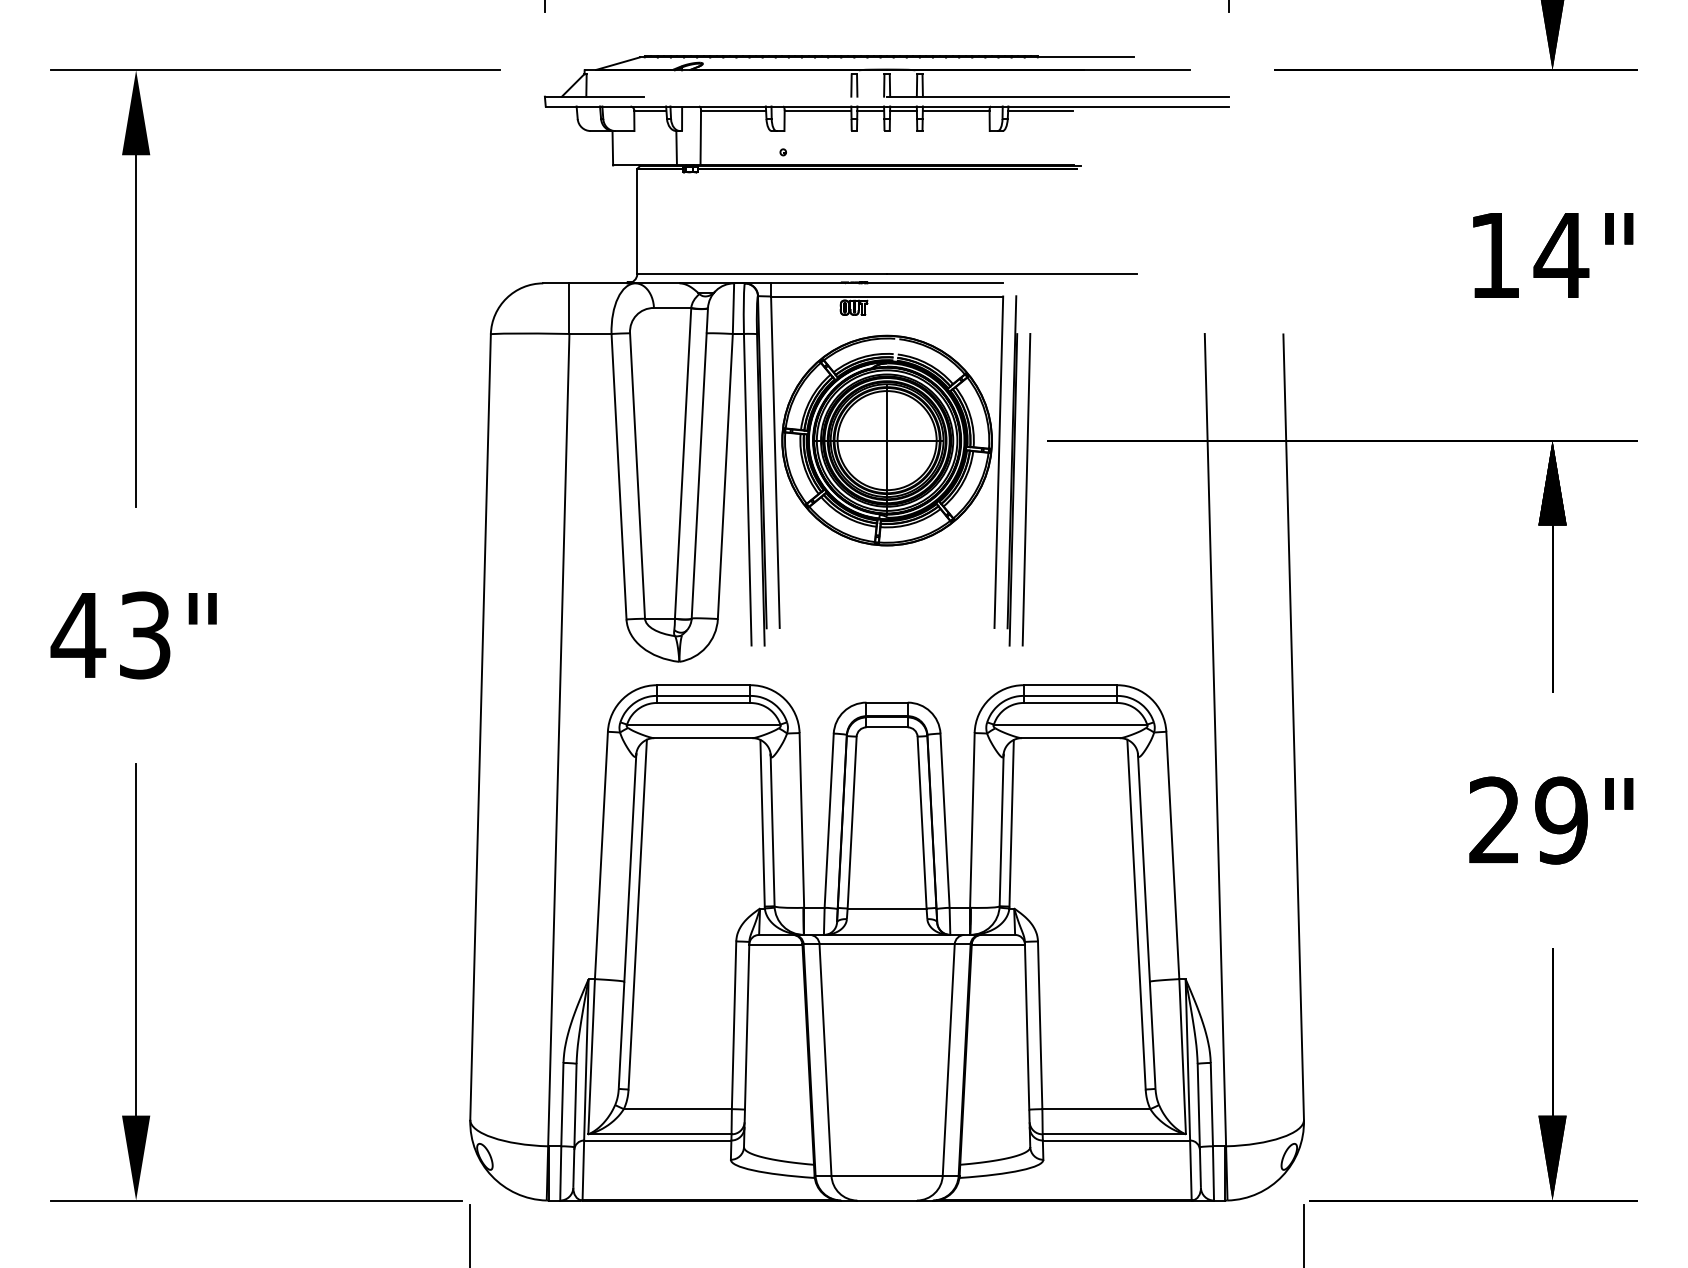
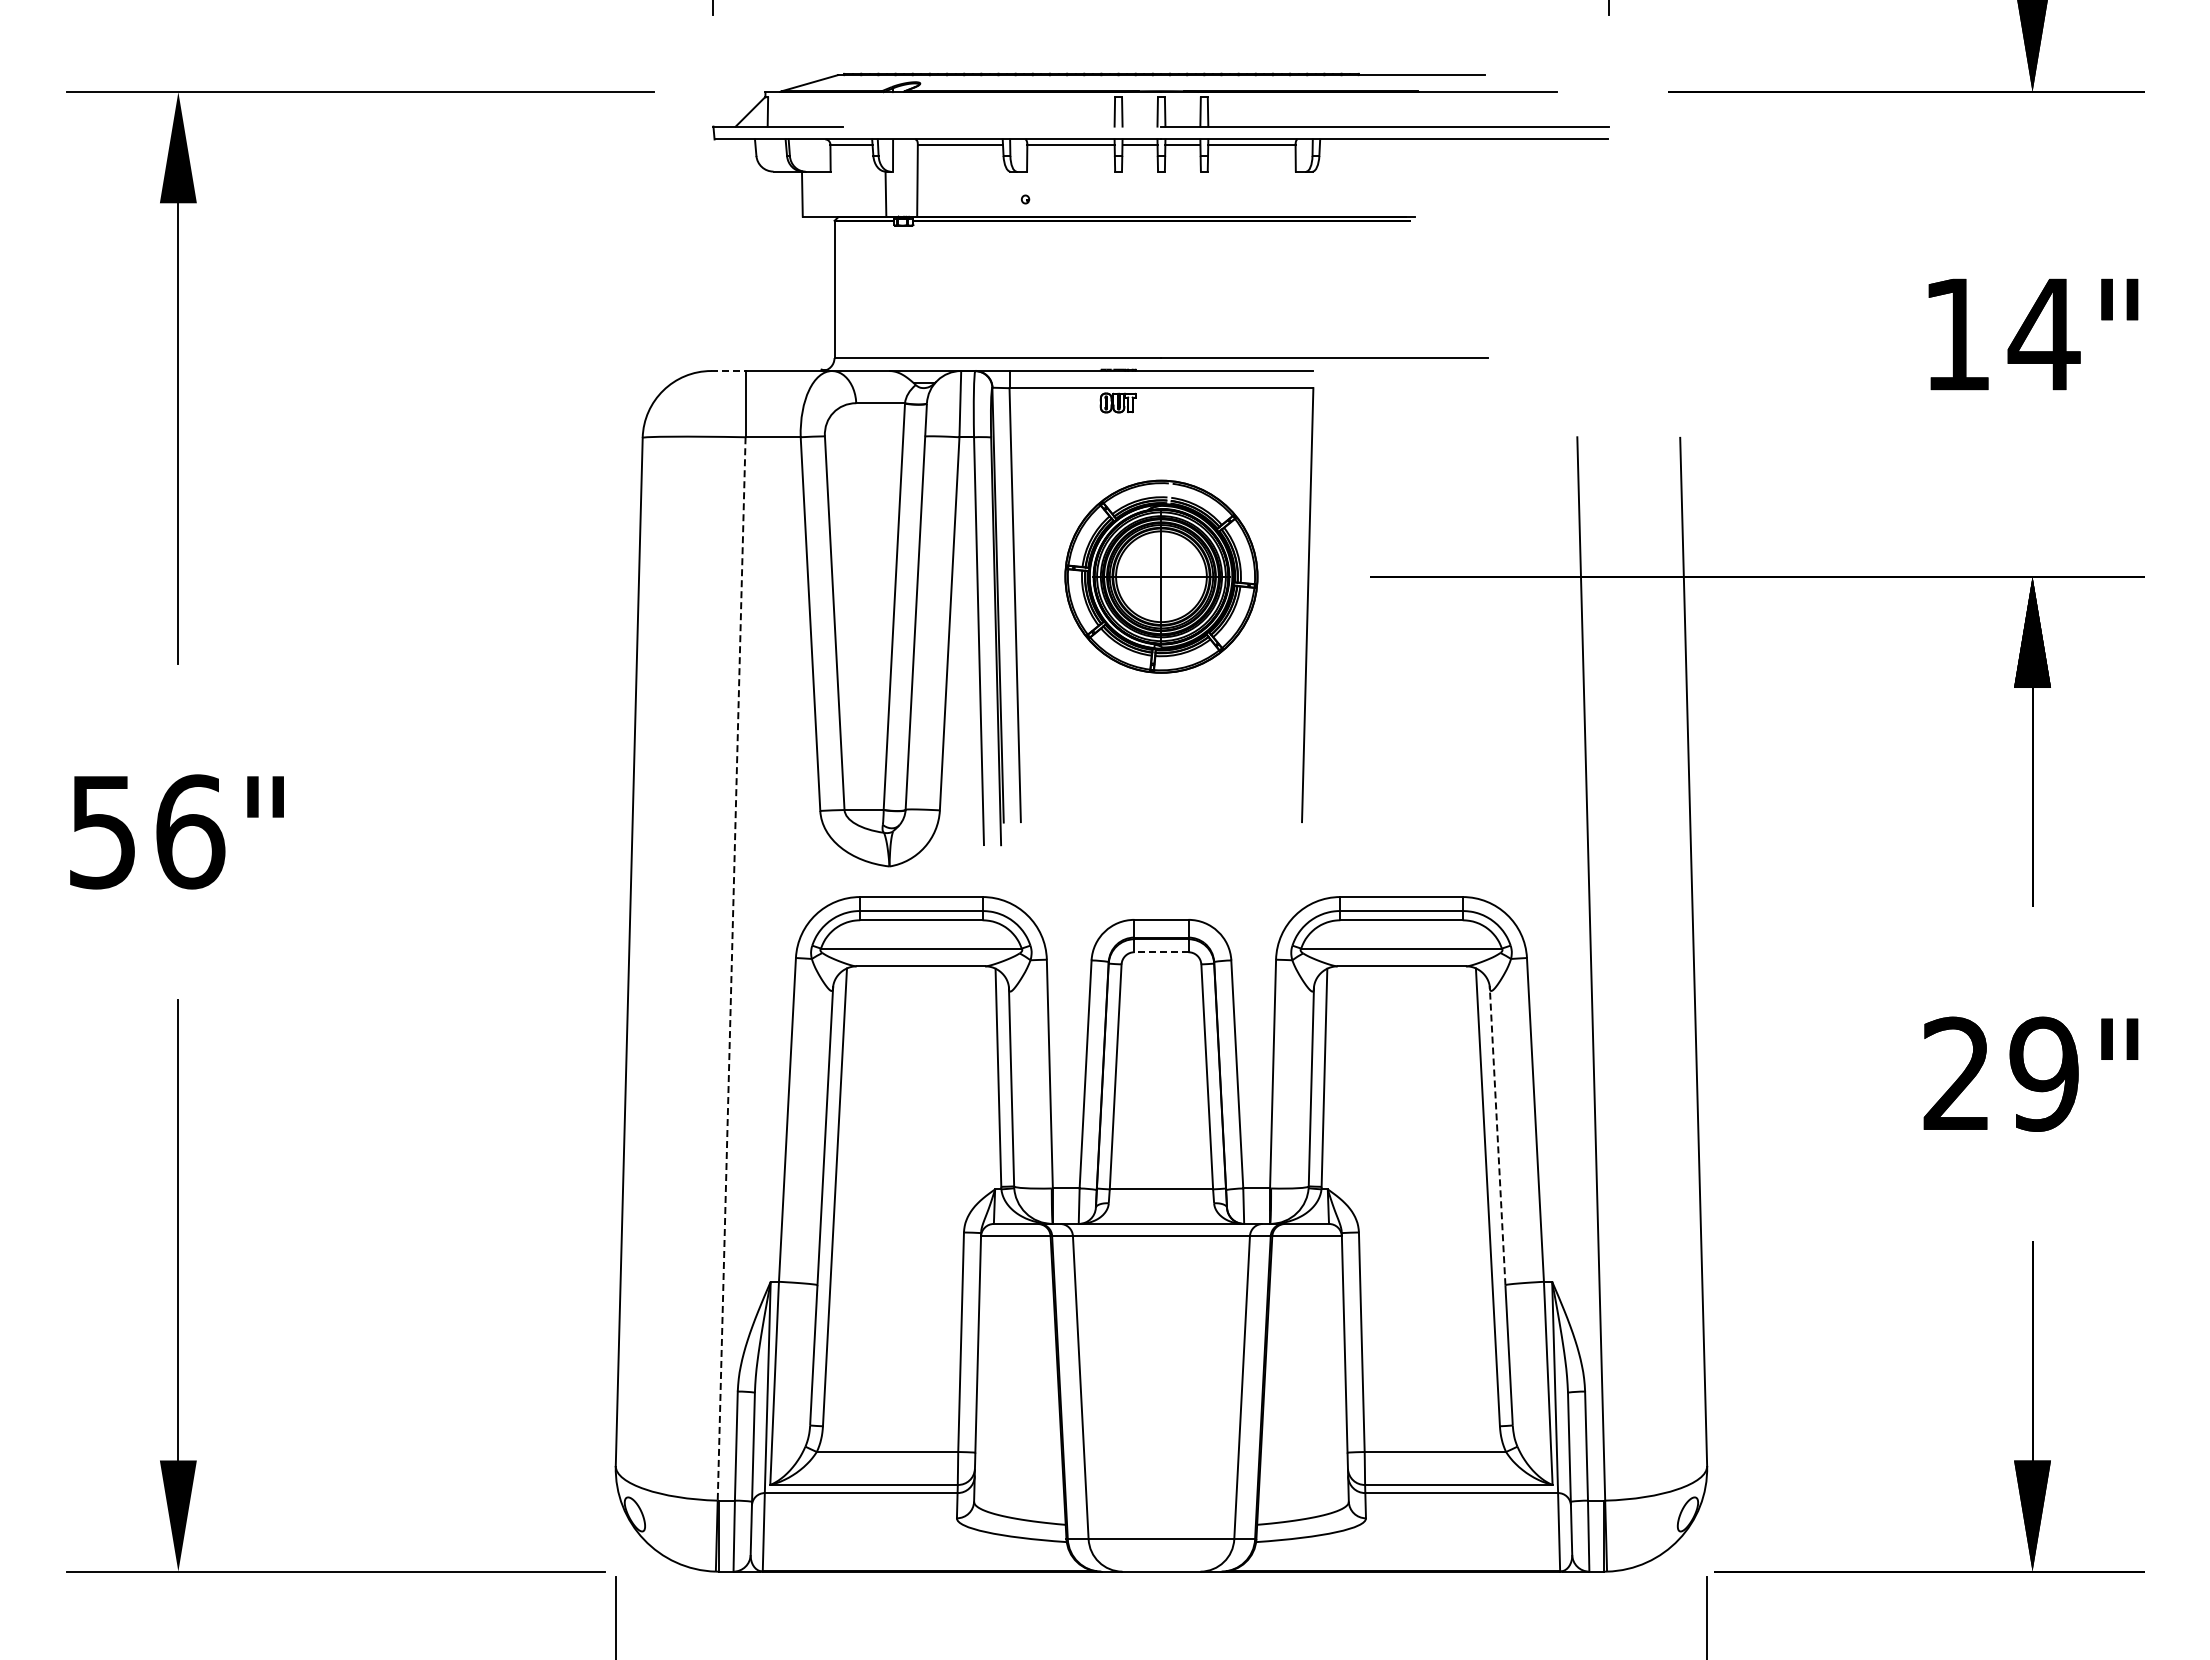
line: (1040, 110) -> (1362, 144), removed
line: (556, 283) -> (728, 371), solid -> dashed
part: (887, 440) -> (1161, 576), size x0.7
part: (1012, 470) -> (1325, 616), removed
line: (1026, 490) -> (1343, 641), removed
text: (111, 635) -> (145, 831), 43" -> 56"
line: (886, 727) -> (1160, 952), solid -> dashed
line: (558, 739) -> (731, 968), solid -> dashed
line: (1143, 868) -> (1497, 1136), solid -> dashed

